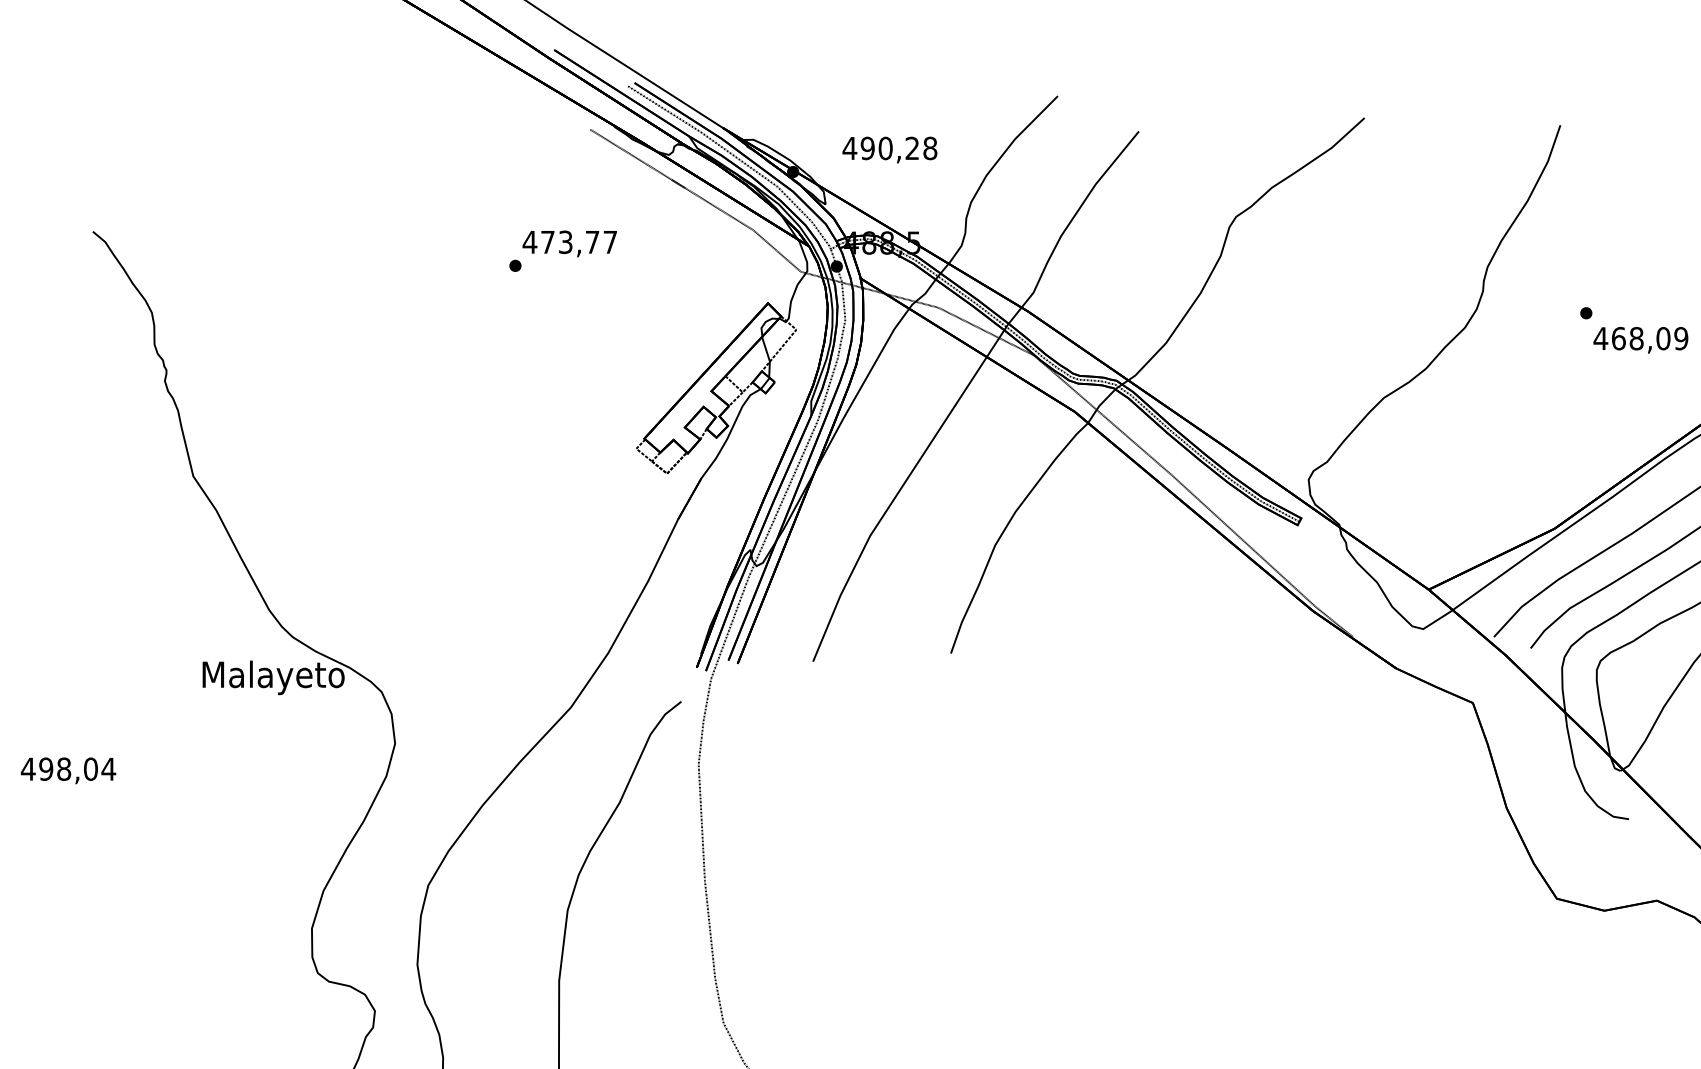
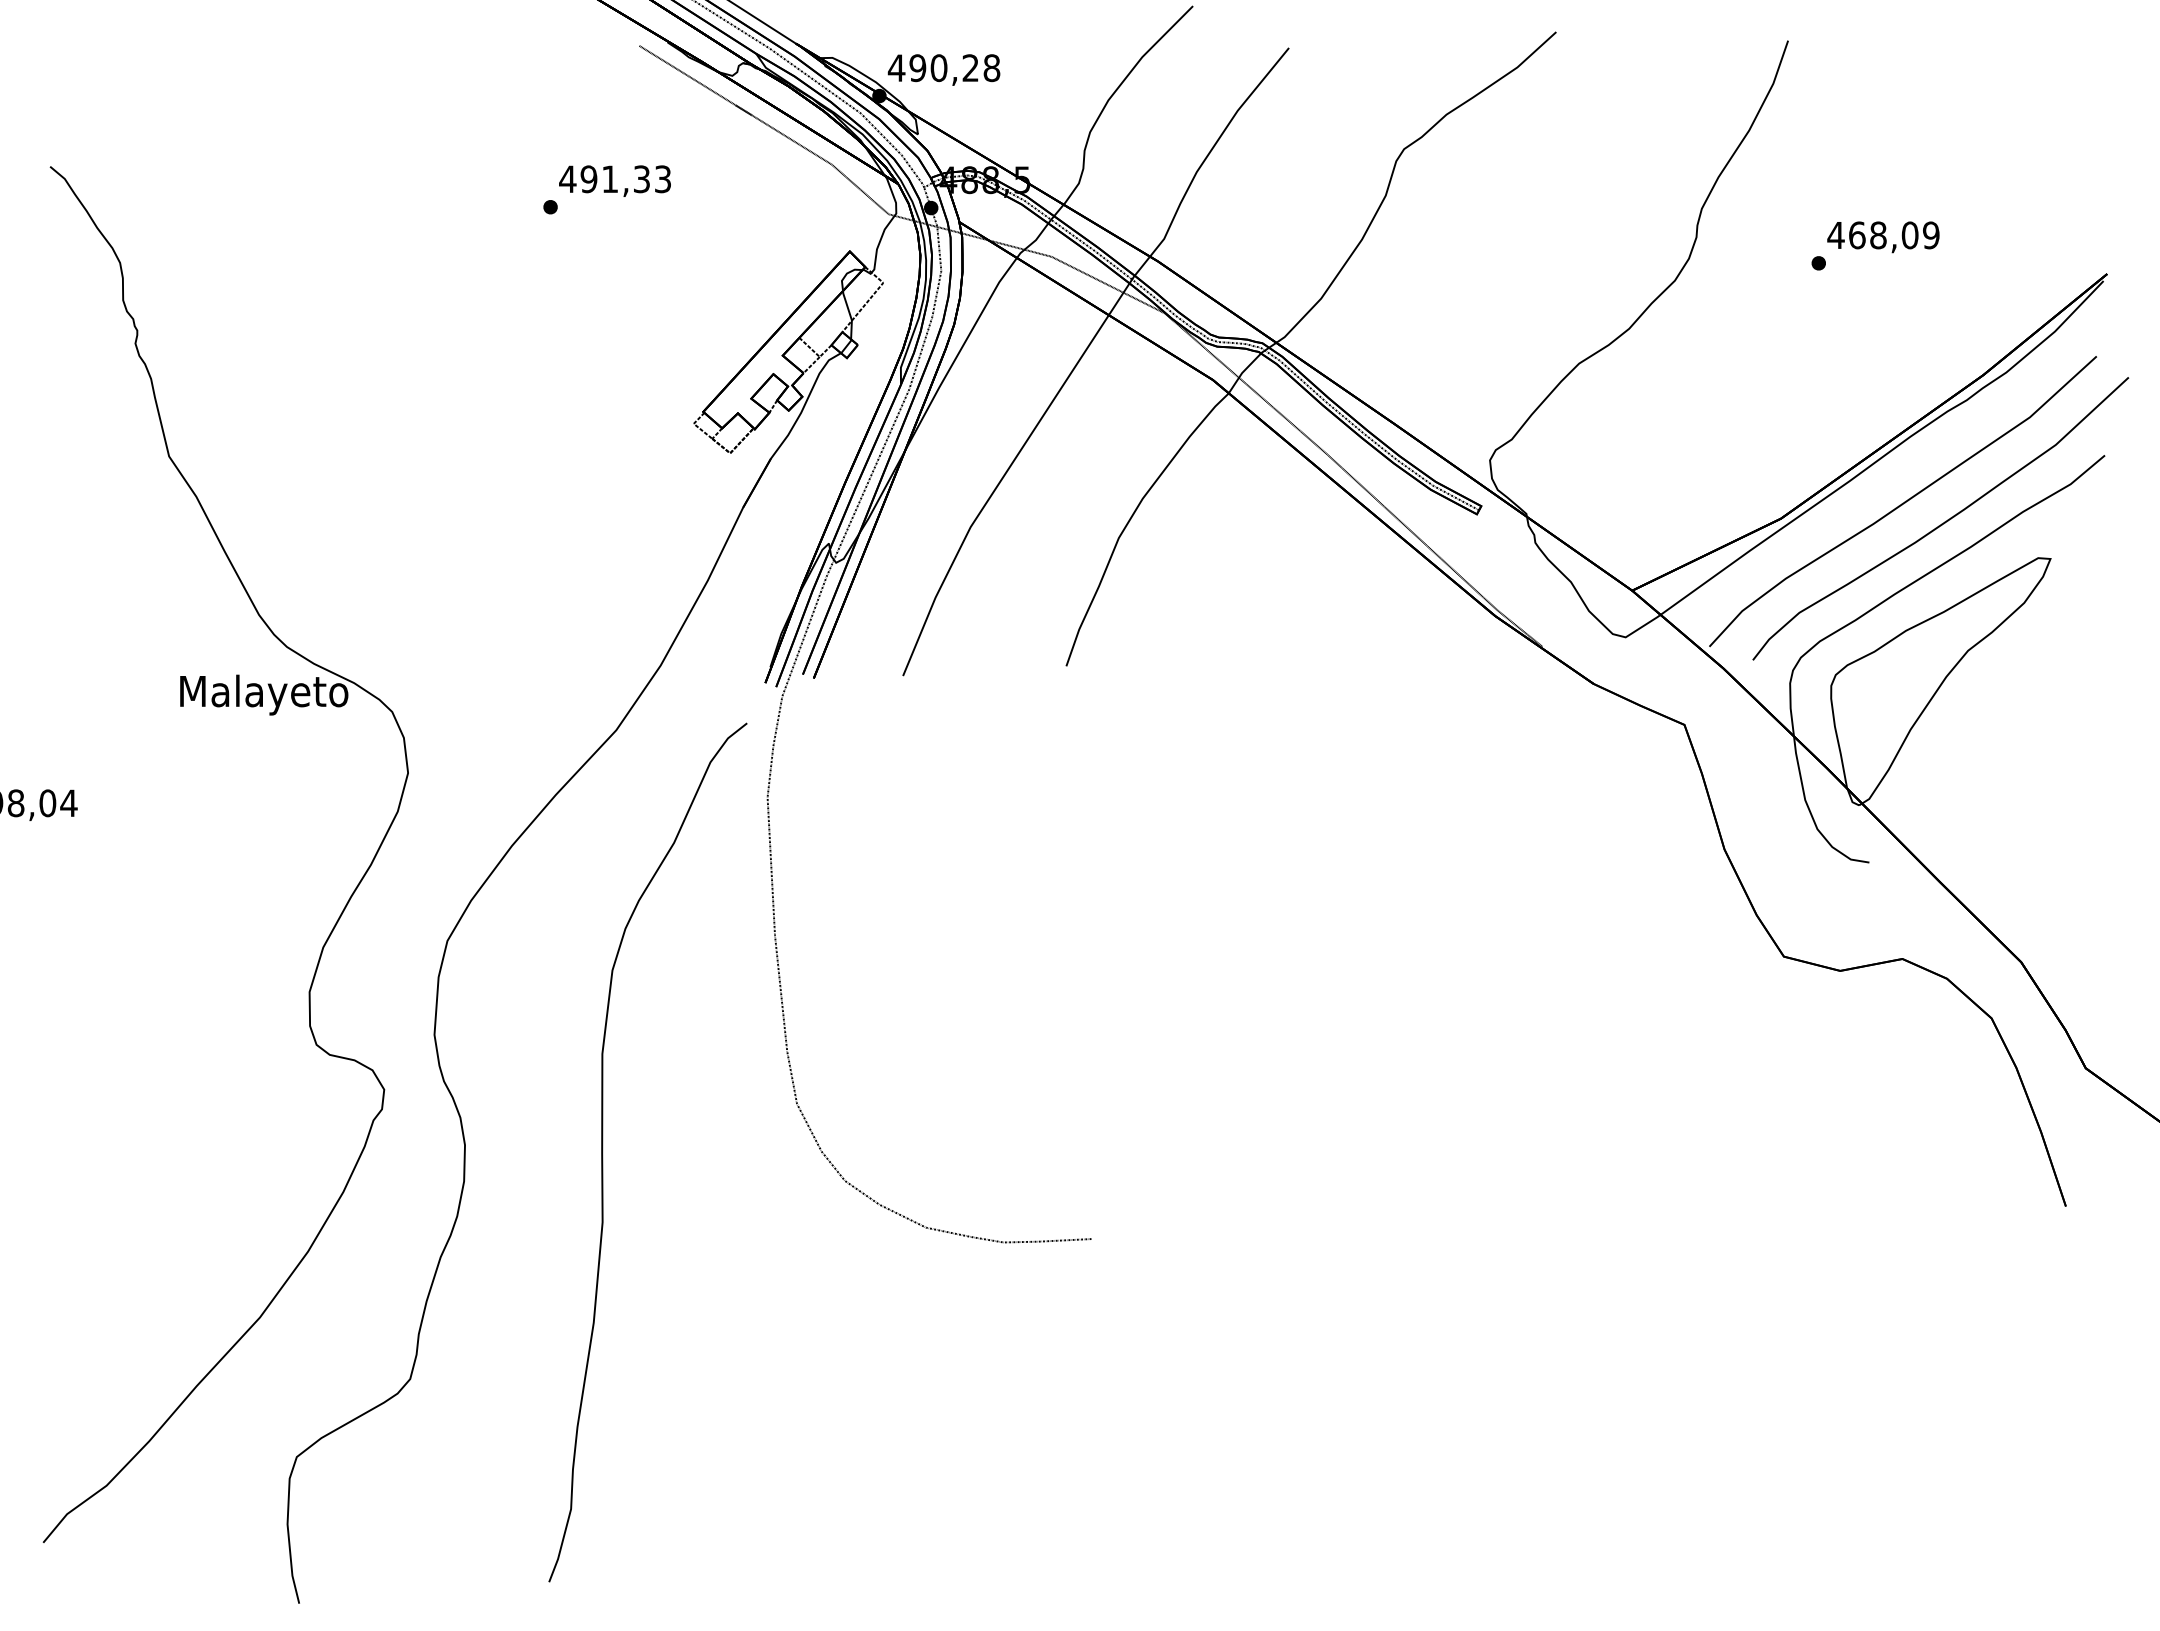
text: (889, 149) -> (943, 69), moved
text: (578, 242) -> (625, 179), 473,77 -> 491,33
text: (1640, 340) -> (1883, 237), moved

